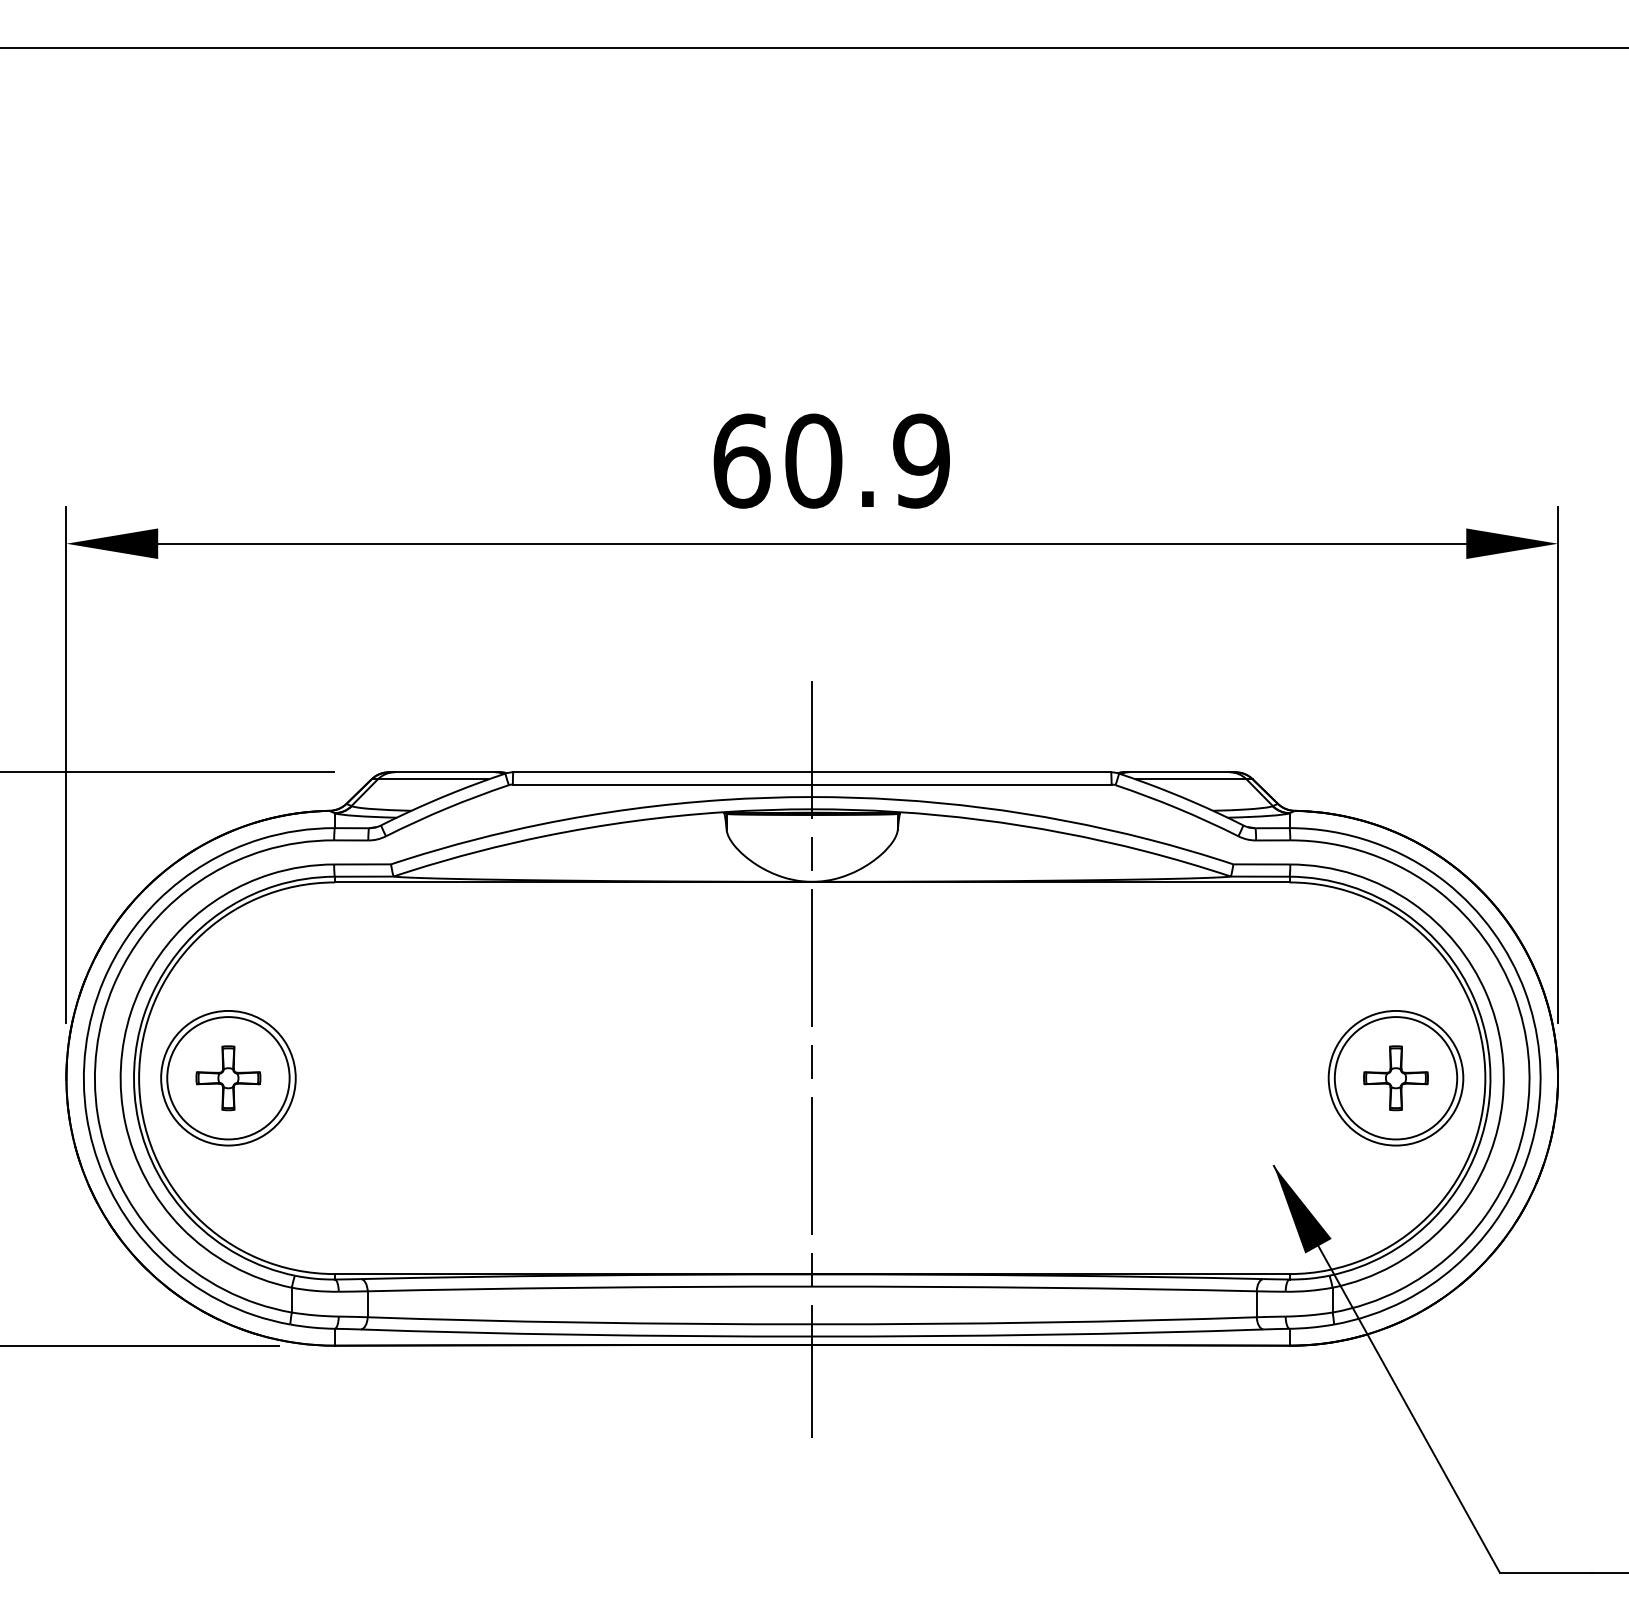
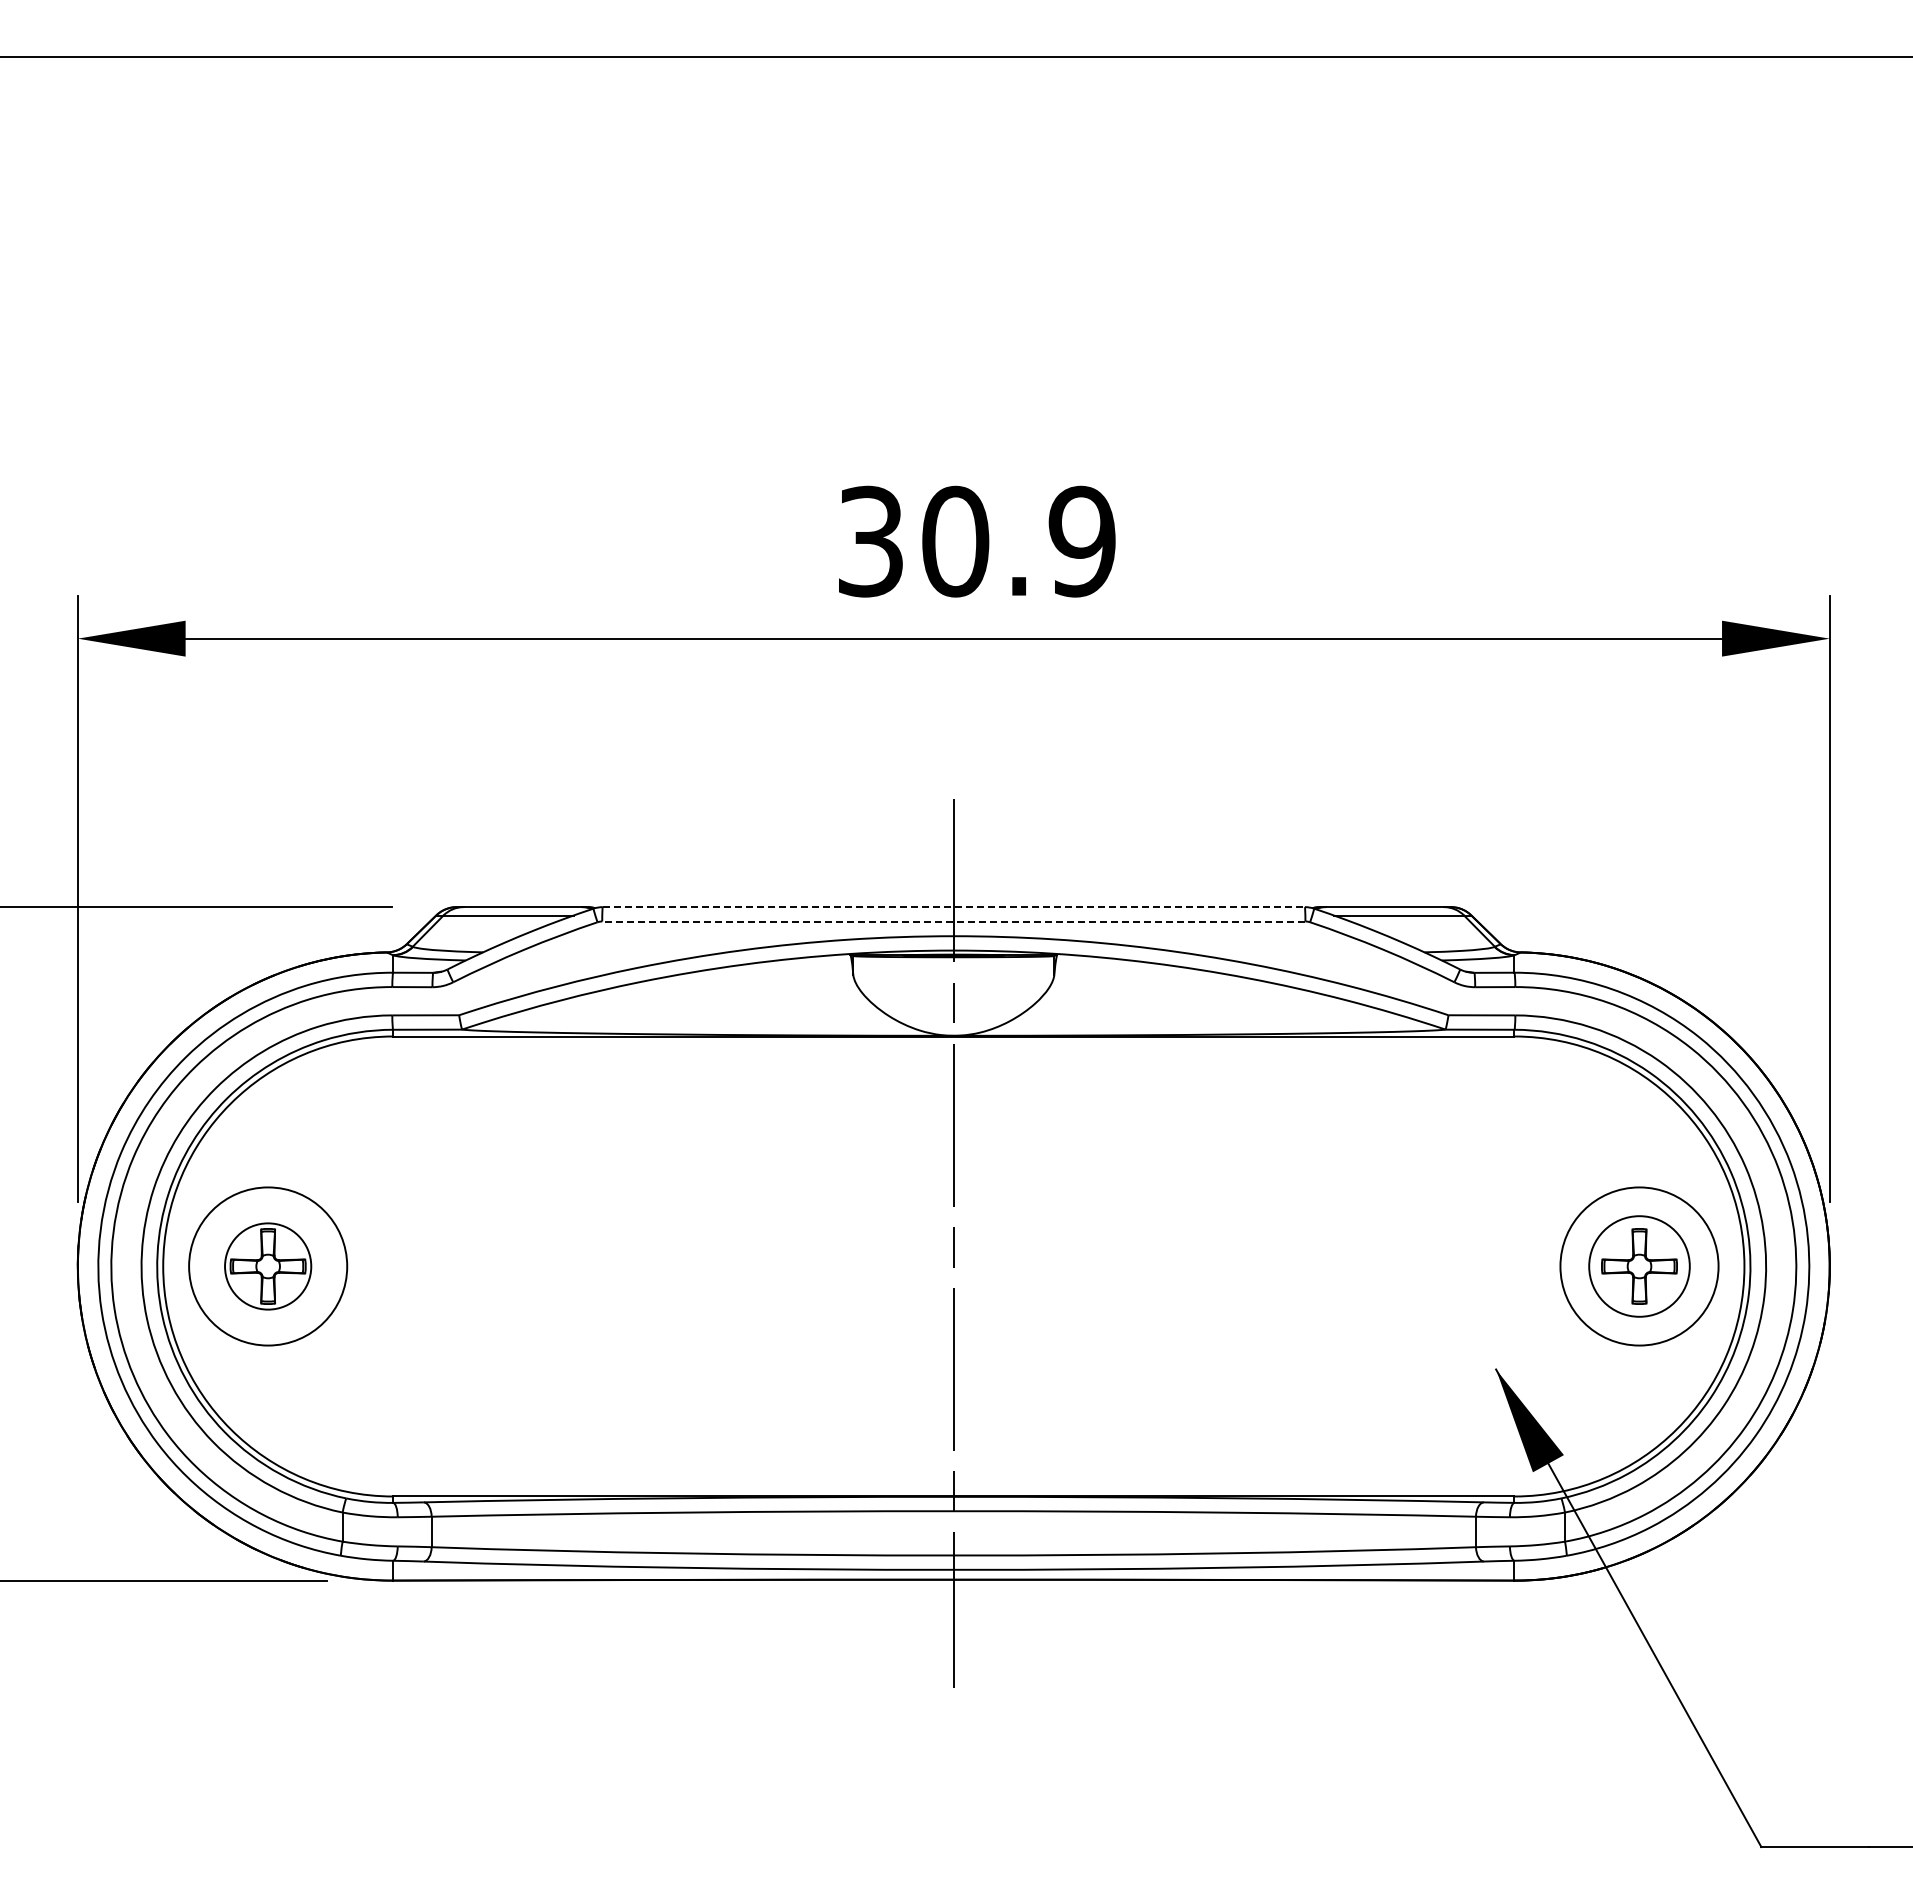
text: (742, 461) -> (871, 541), 60.9 -> 30.9
line: (812, 772) -> (954, 907), solid -> dashed
line: (811, 784) -> (953, 921), solid -> dashed
circle: (228, 1078) -> (268, 1266), size x0.6
circle: (1396, 1078) -> (1639, 1266), size x0.7

